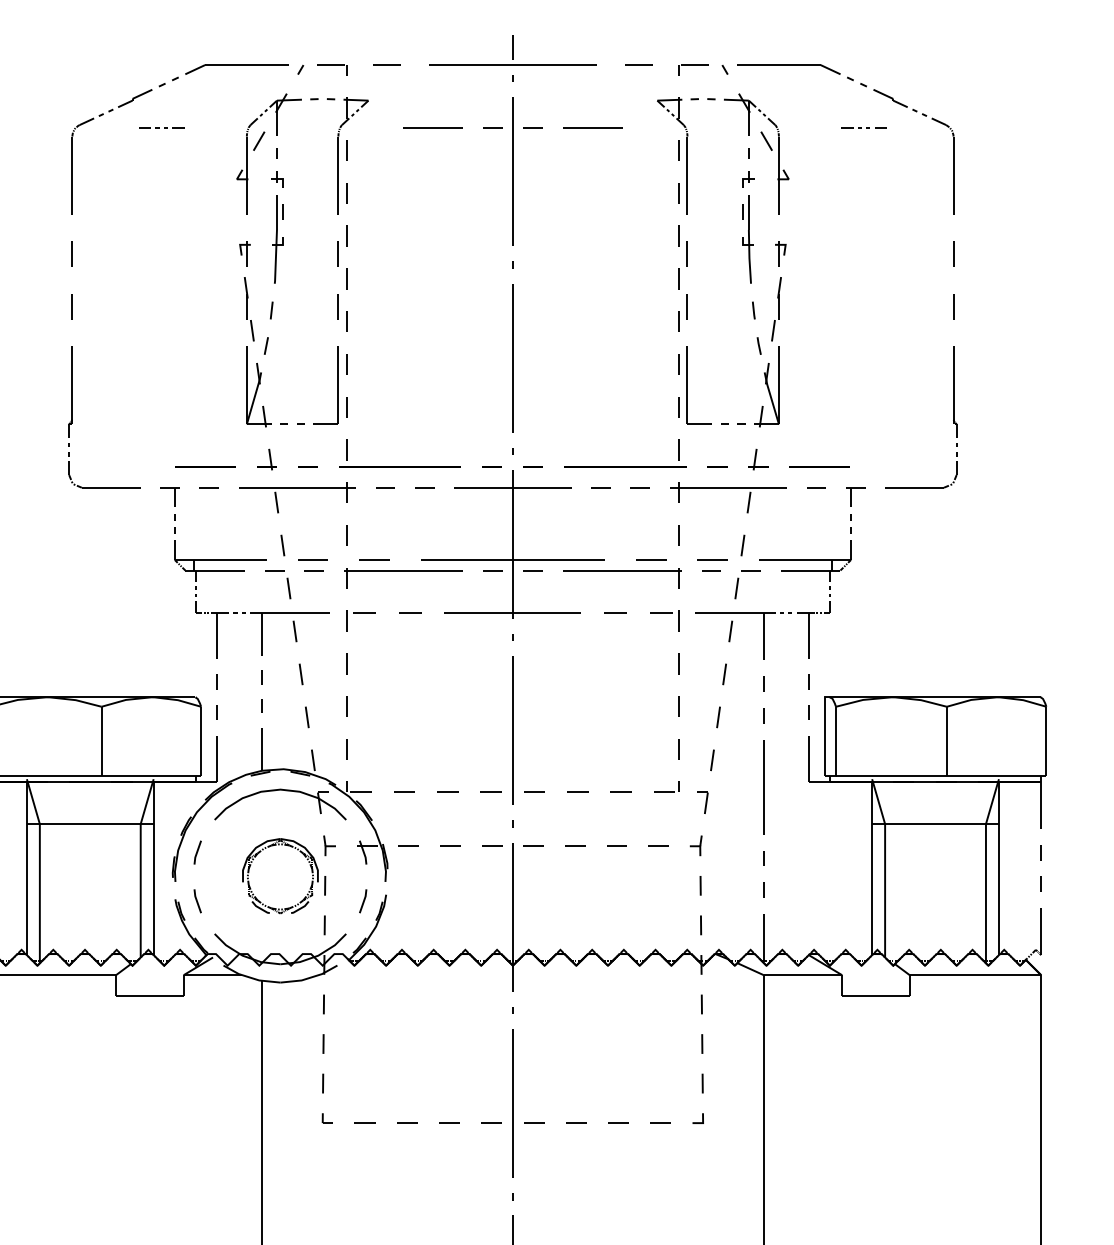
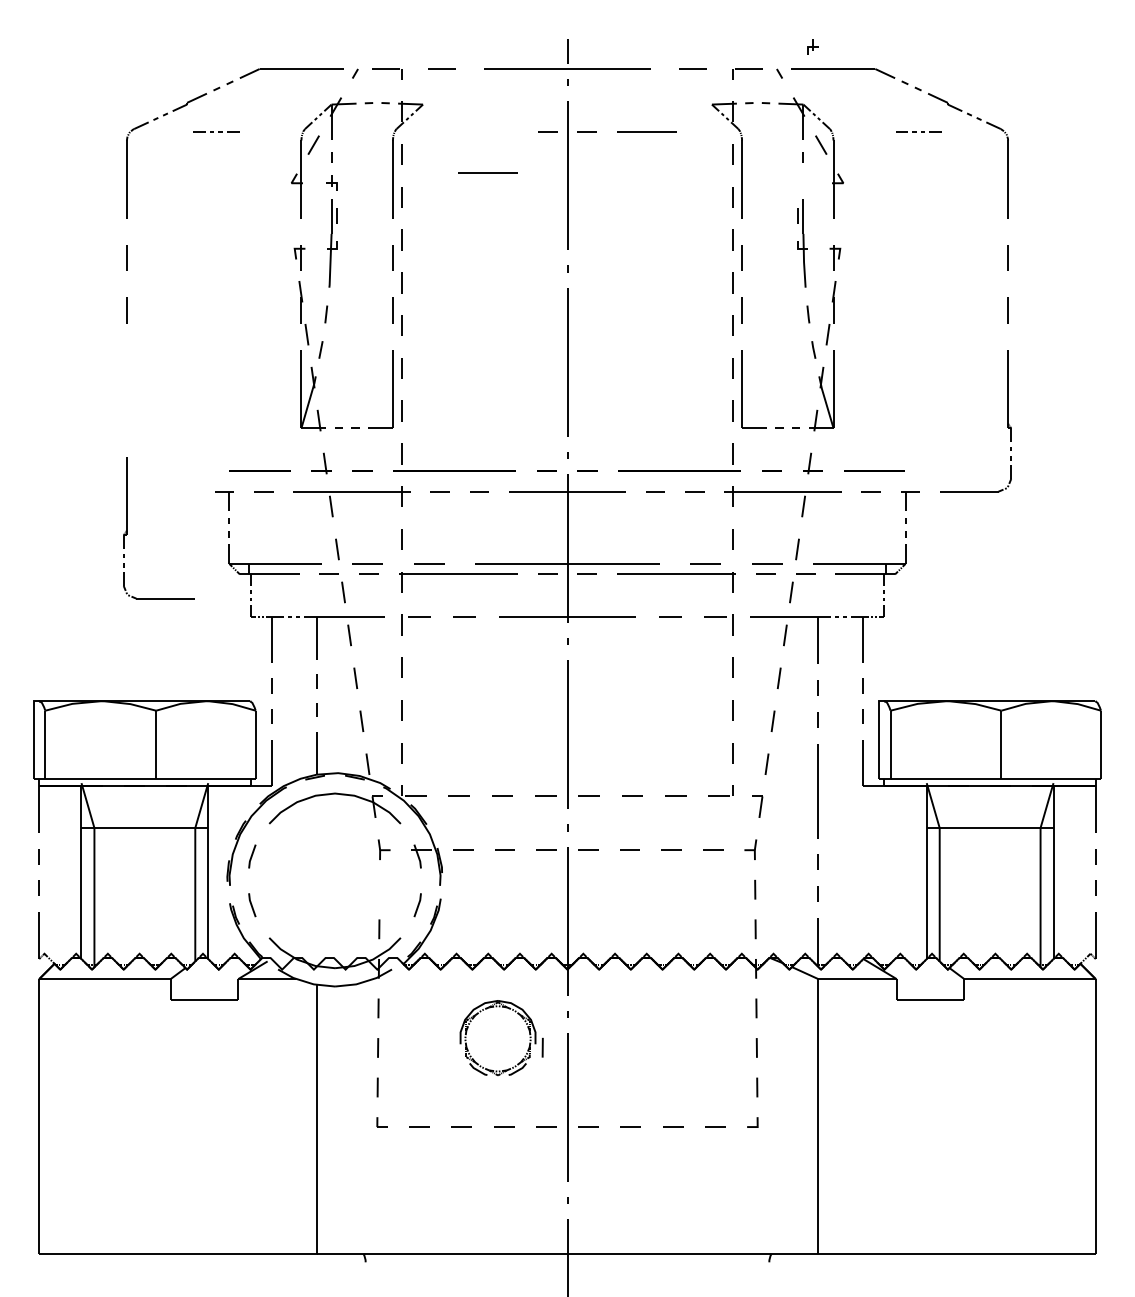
line: (432, 127) -> (487, 172), moved
part: (747, 178) -> (812, 46), moved
part: (72, 417) -> (127, 528), moved
part: (309, 866) -> (527, 1028), moved

